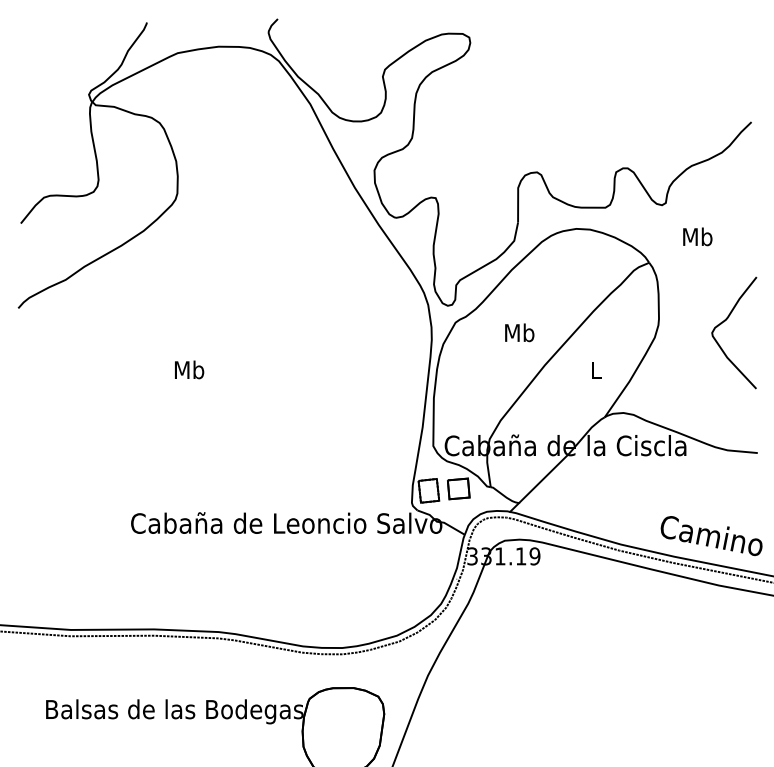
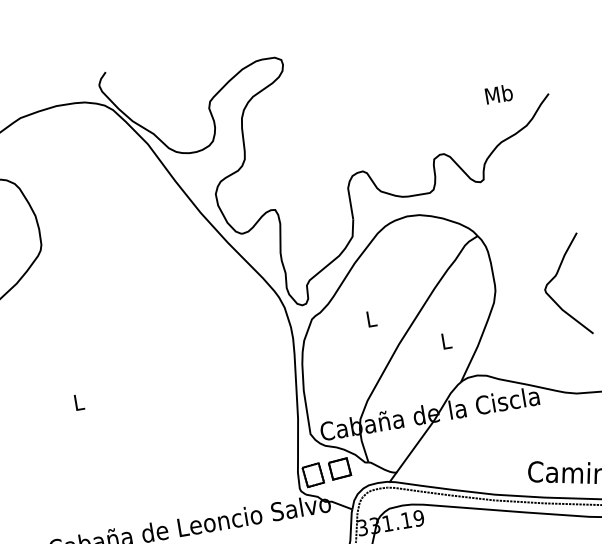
text: (697, 236) -> (498, 94), moved
text: (519, 332) -> (371, 318), Mb -> L
text: (189, 369) -> (78, 401), Mb -> L

